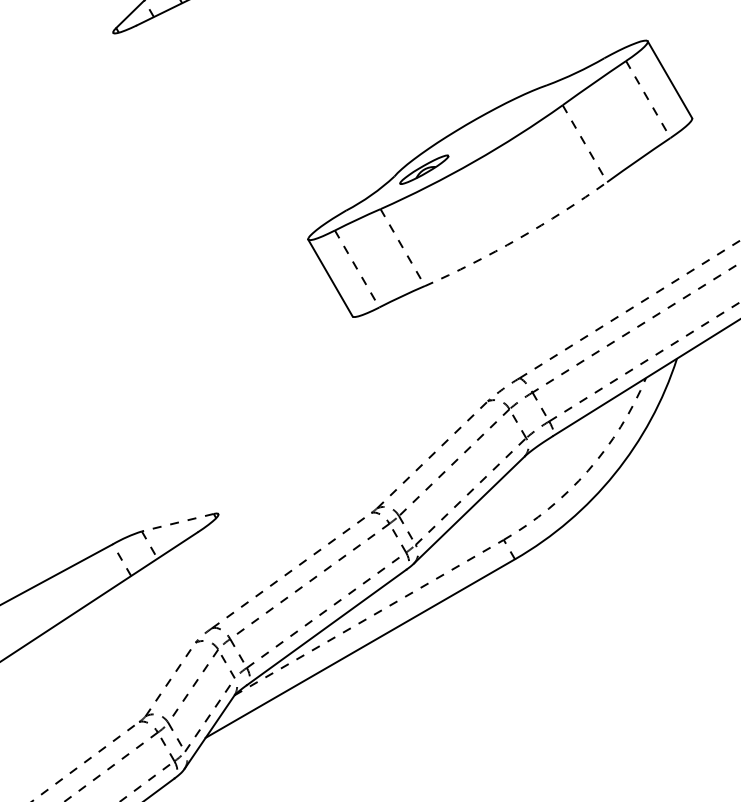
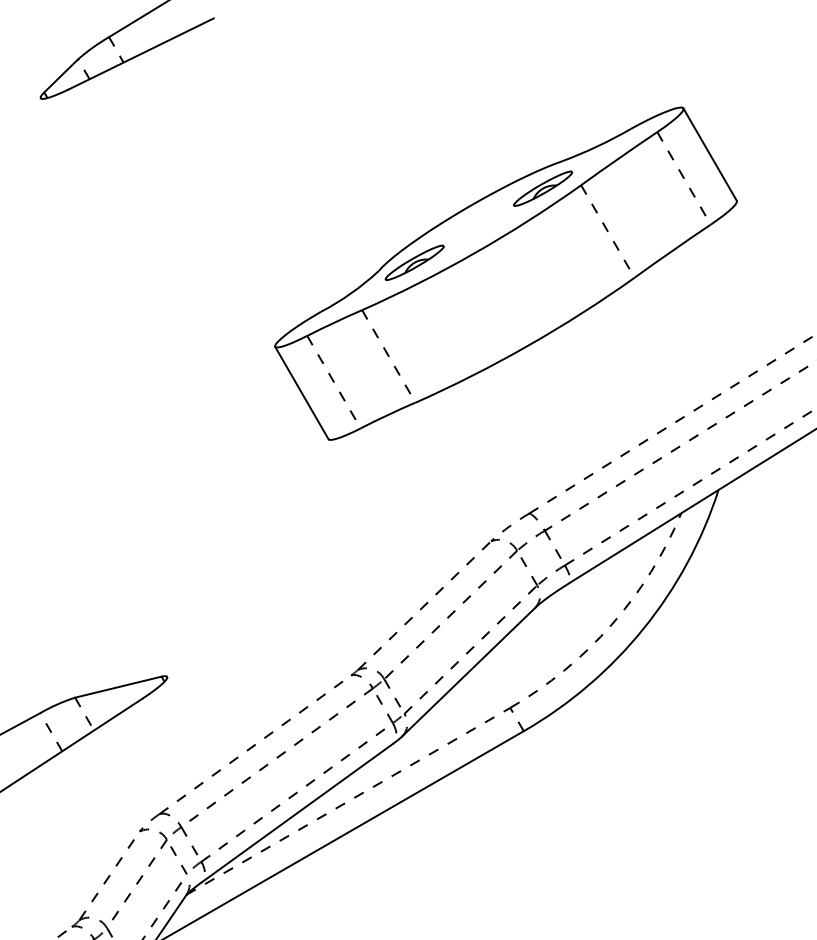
part: (530, 107) -> (542, 187), added
arc: (518, 238) -> (527, 345), dashed -> solid
line: (177, 522) -> (117, 686), dashed -> solid

